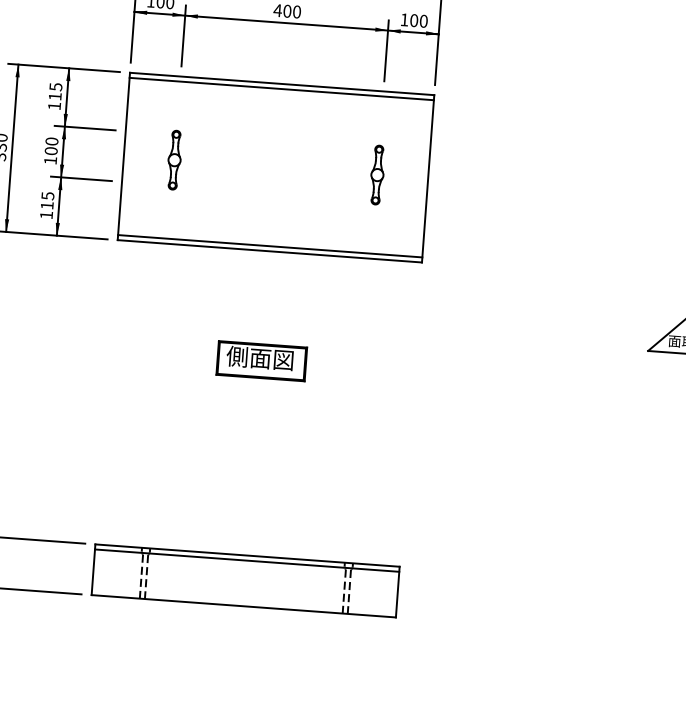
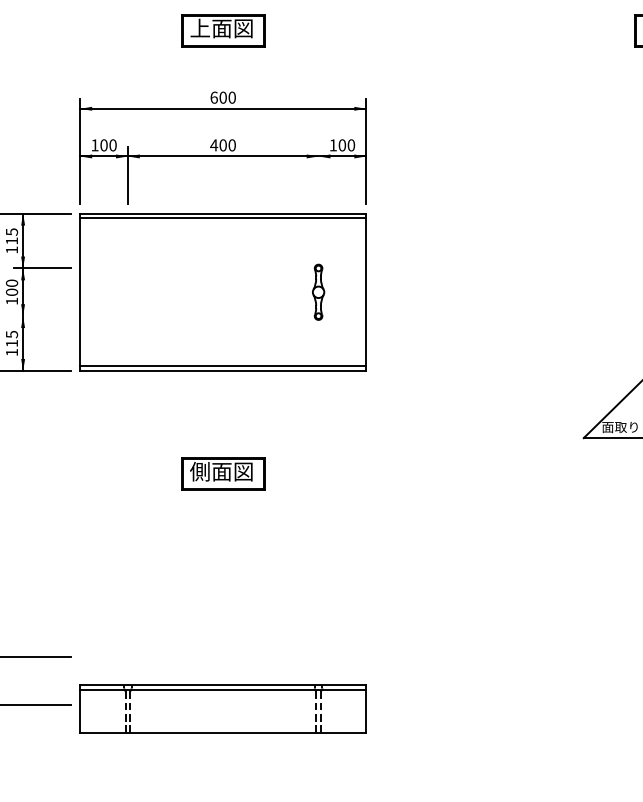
line: (386, 50) -> (318, 175), removed
part: (174, 159) -> (127, 291), removed
line: (80, 179) -> (41, 316), removed
part: (244, 580) -> (222, 708), moved

